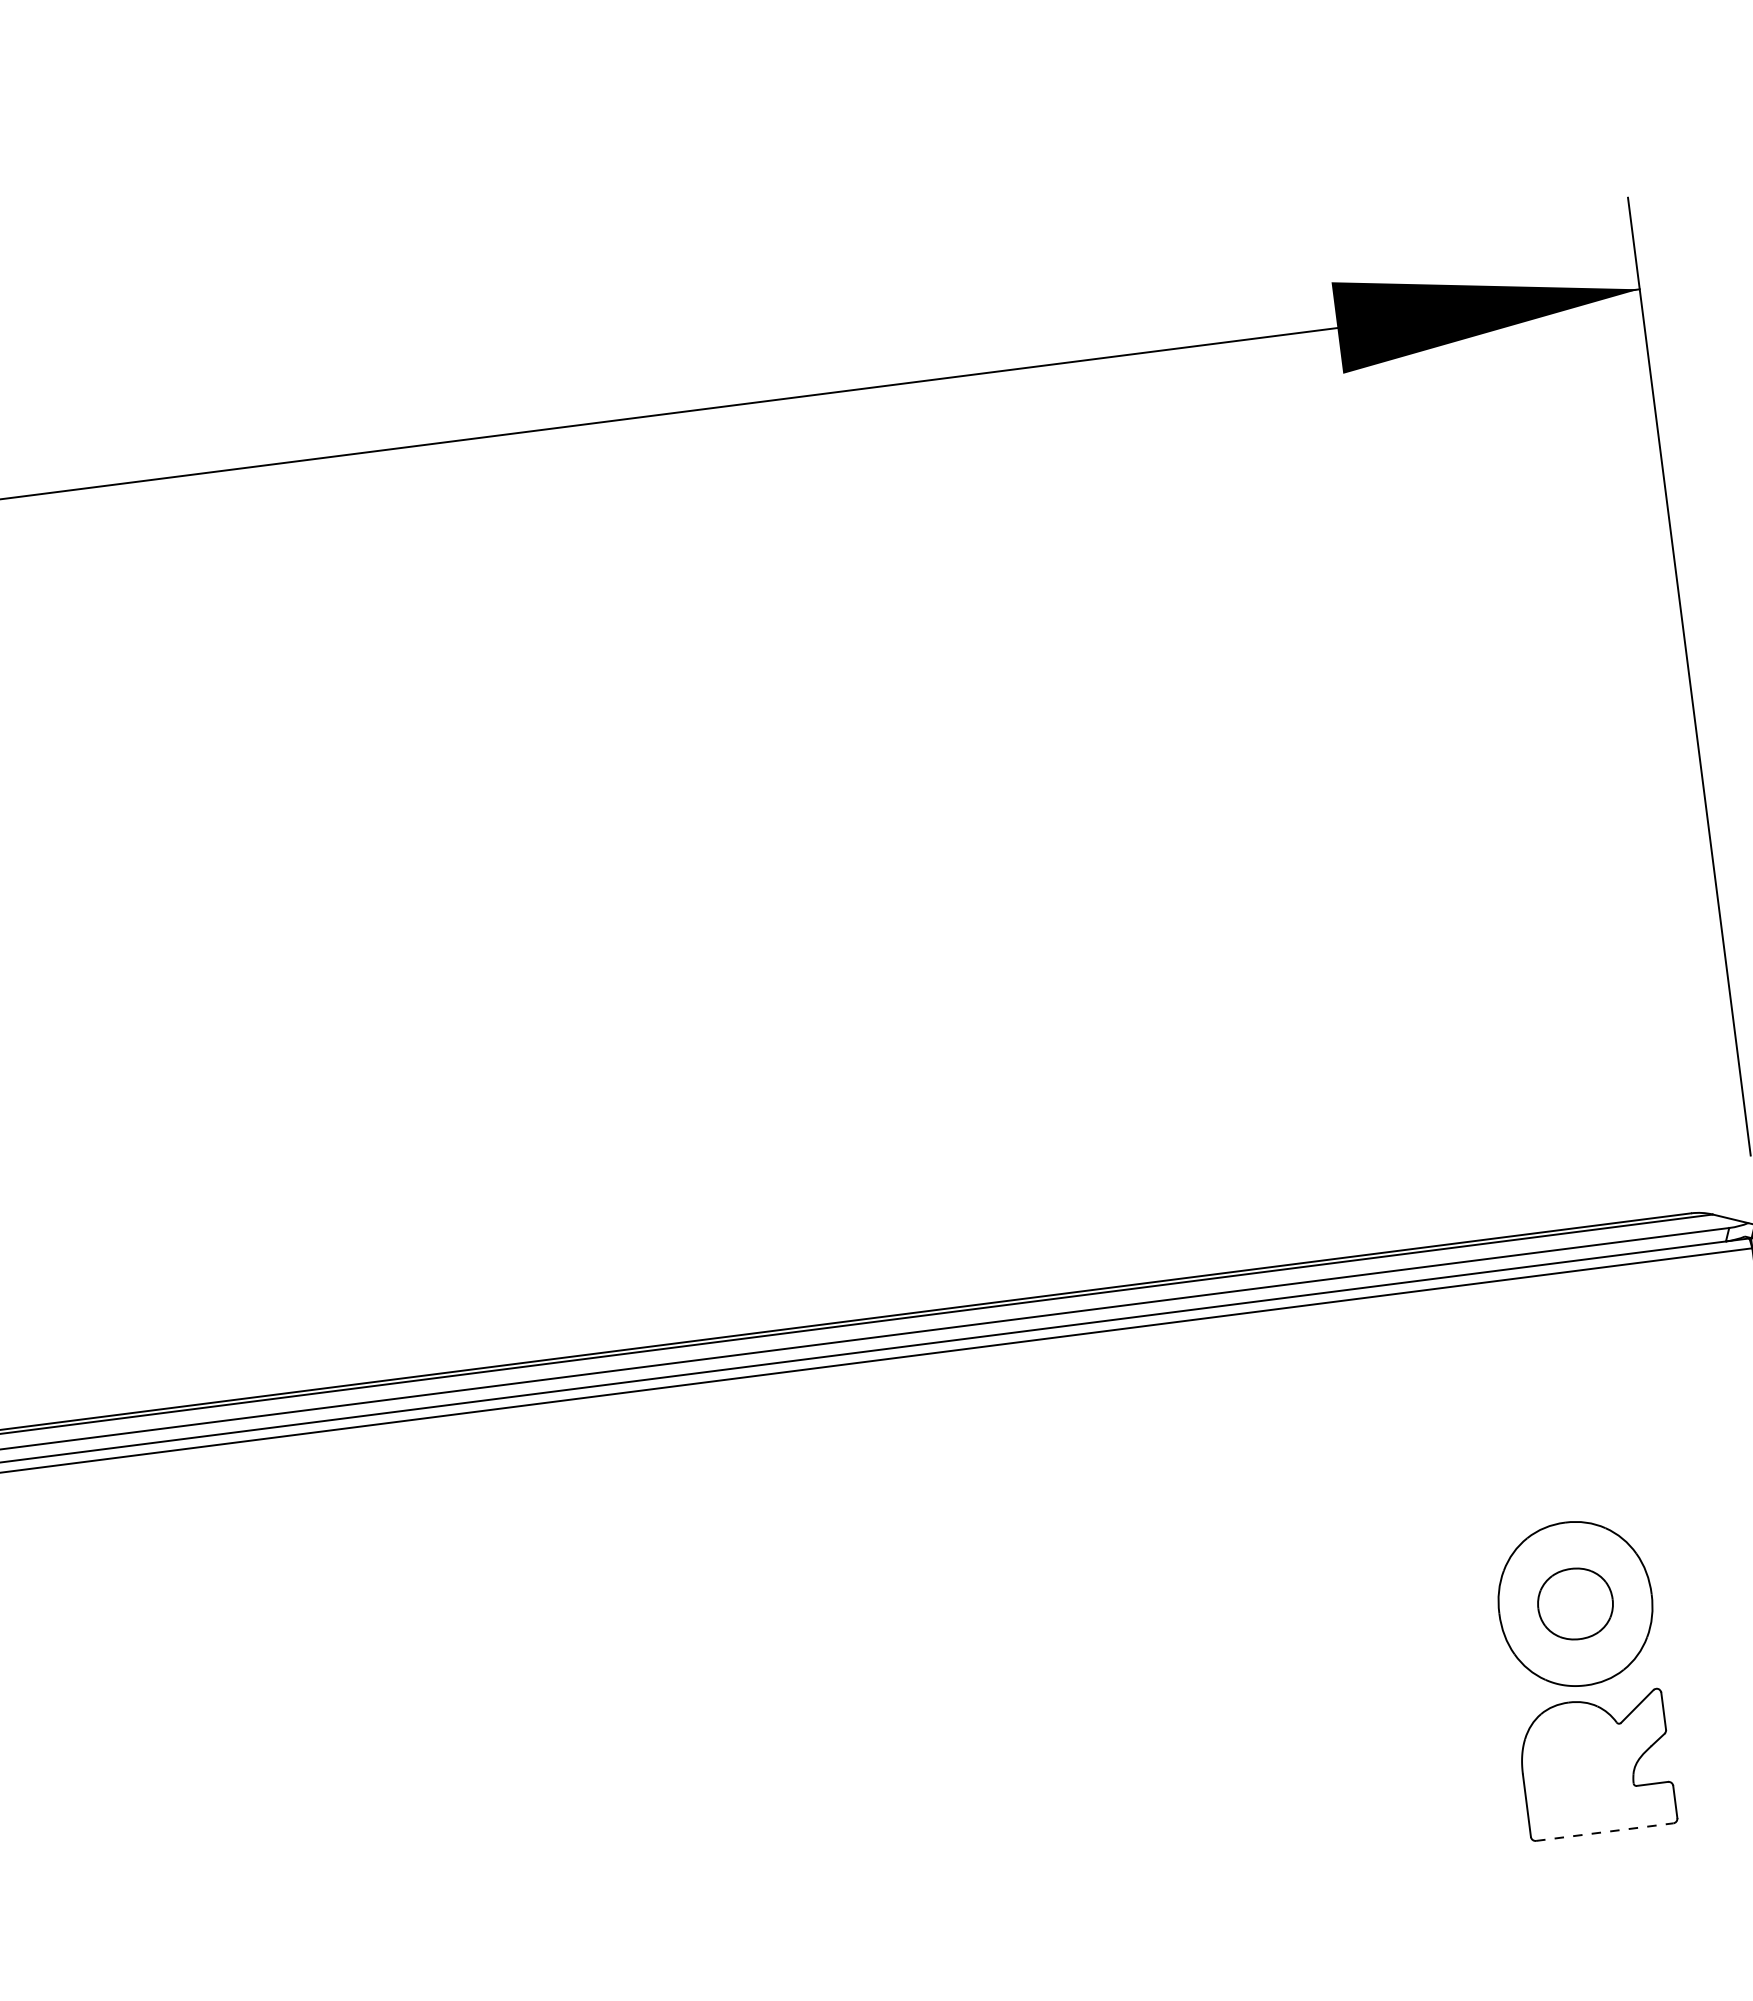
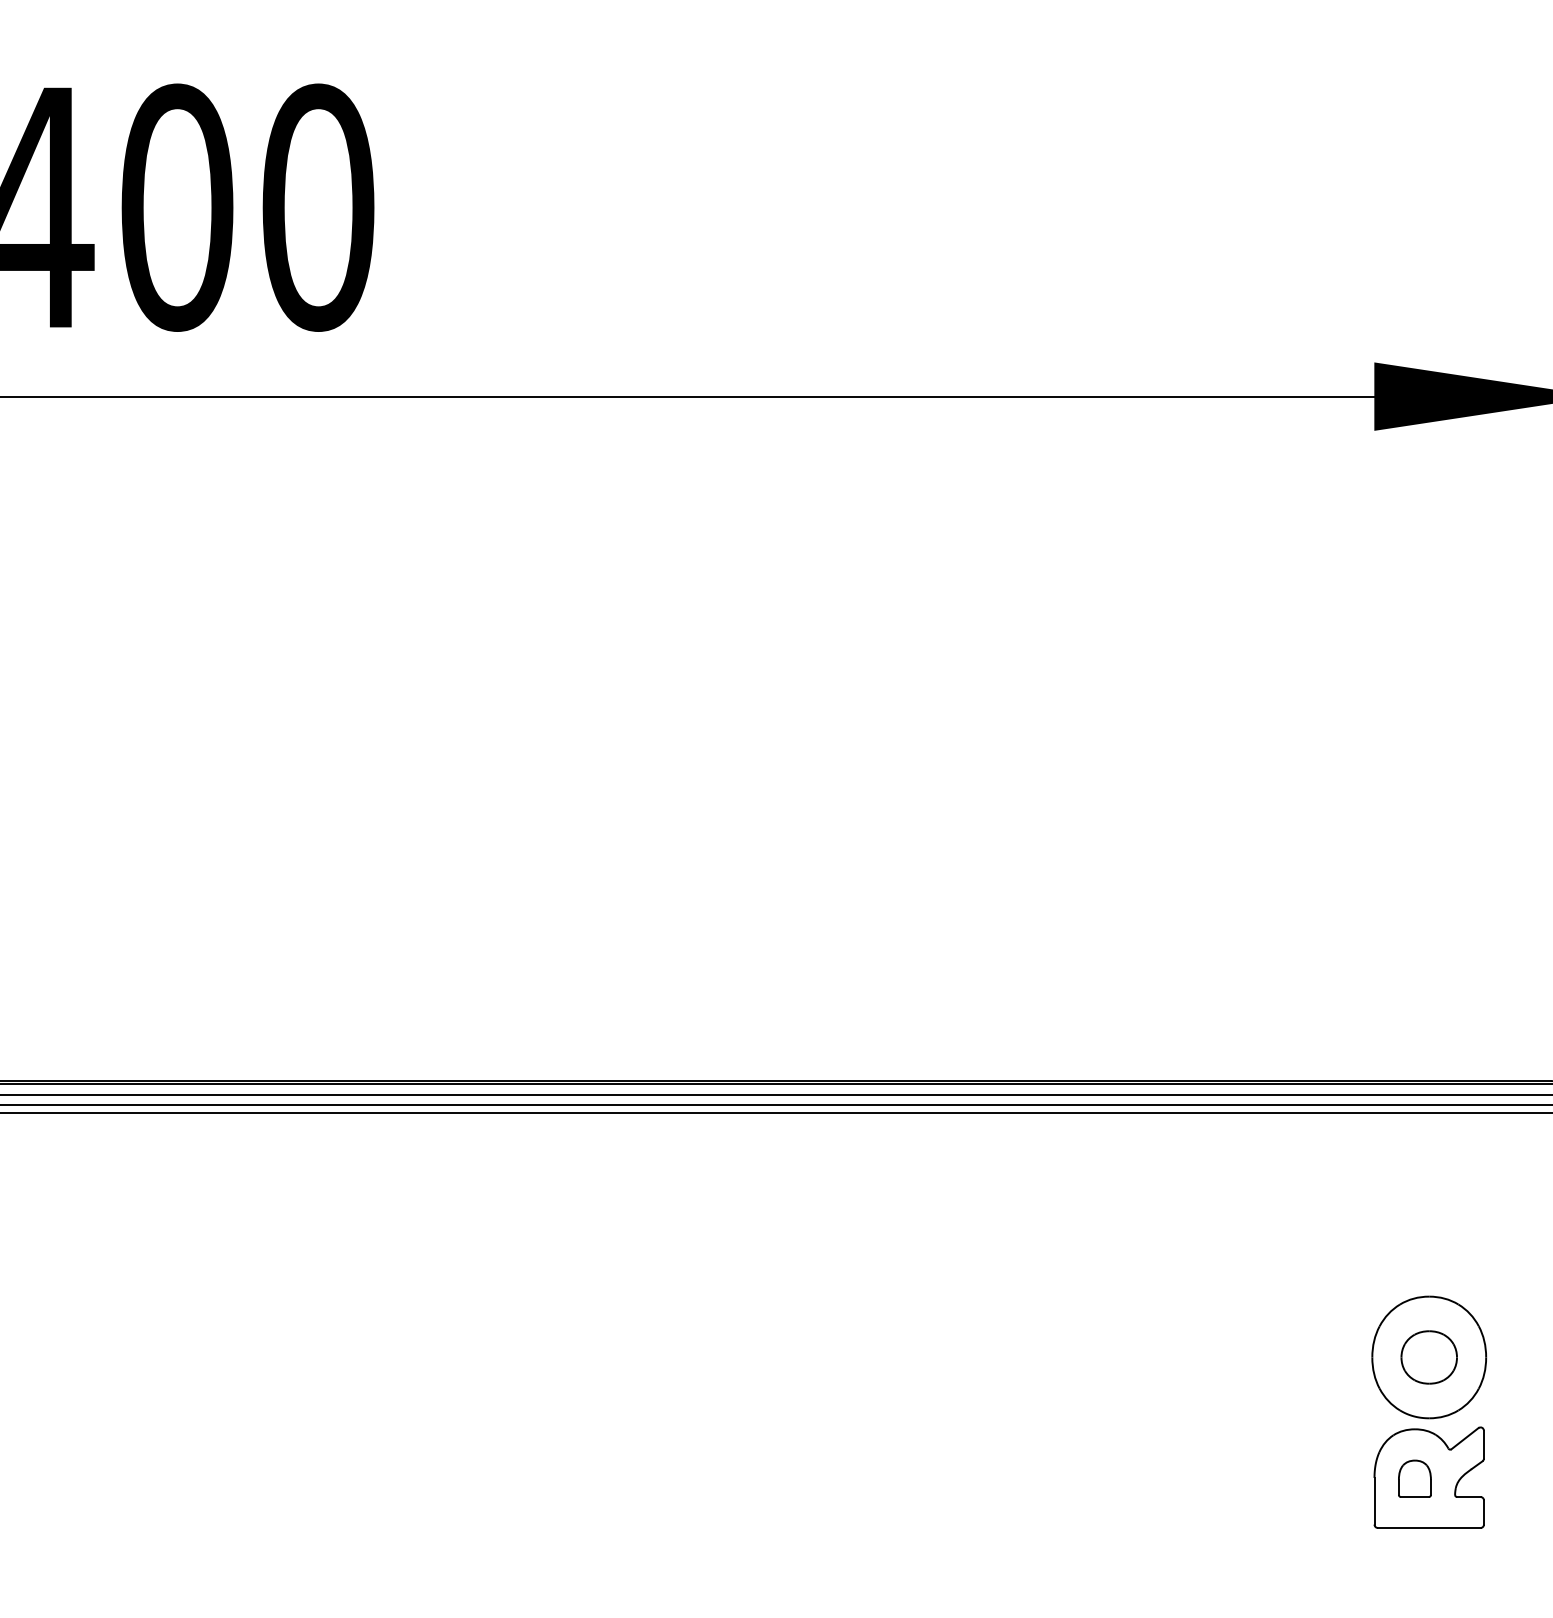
part: (1576, 1768) -> (1414, 1478), added
line: (1605, 1831) -> (1429, 1527), dashed -> solid

